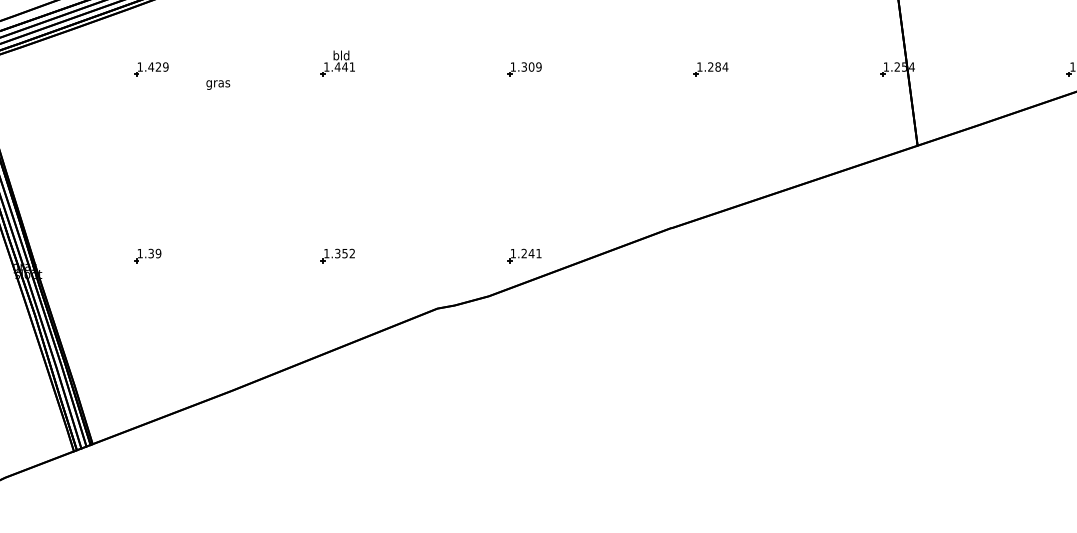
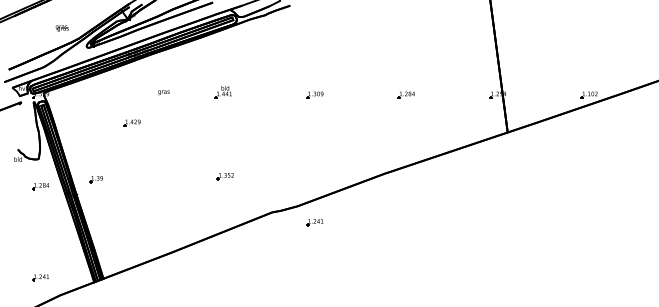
part: (149, 68) -> (131, 122), moved
text: (217, 84) -> (163, 92), moved
part: (145, 255) -> (95, 179), moved
part: (335, 255) -> (224, 176), moved
part: (523, 255) -> (314, 222), moved

